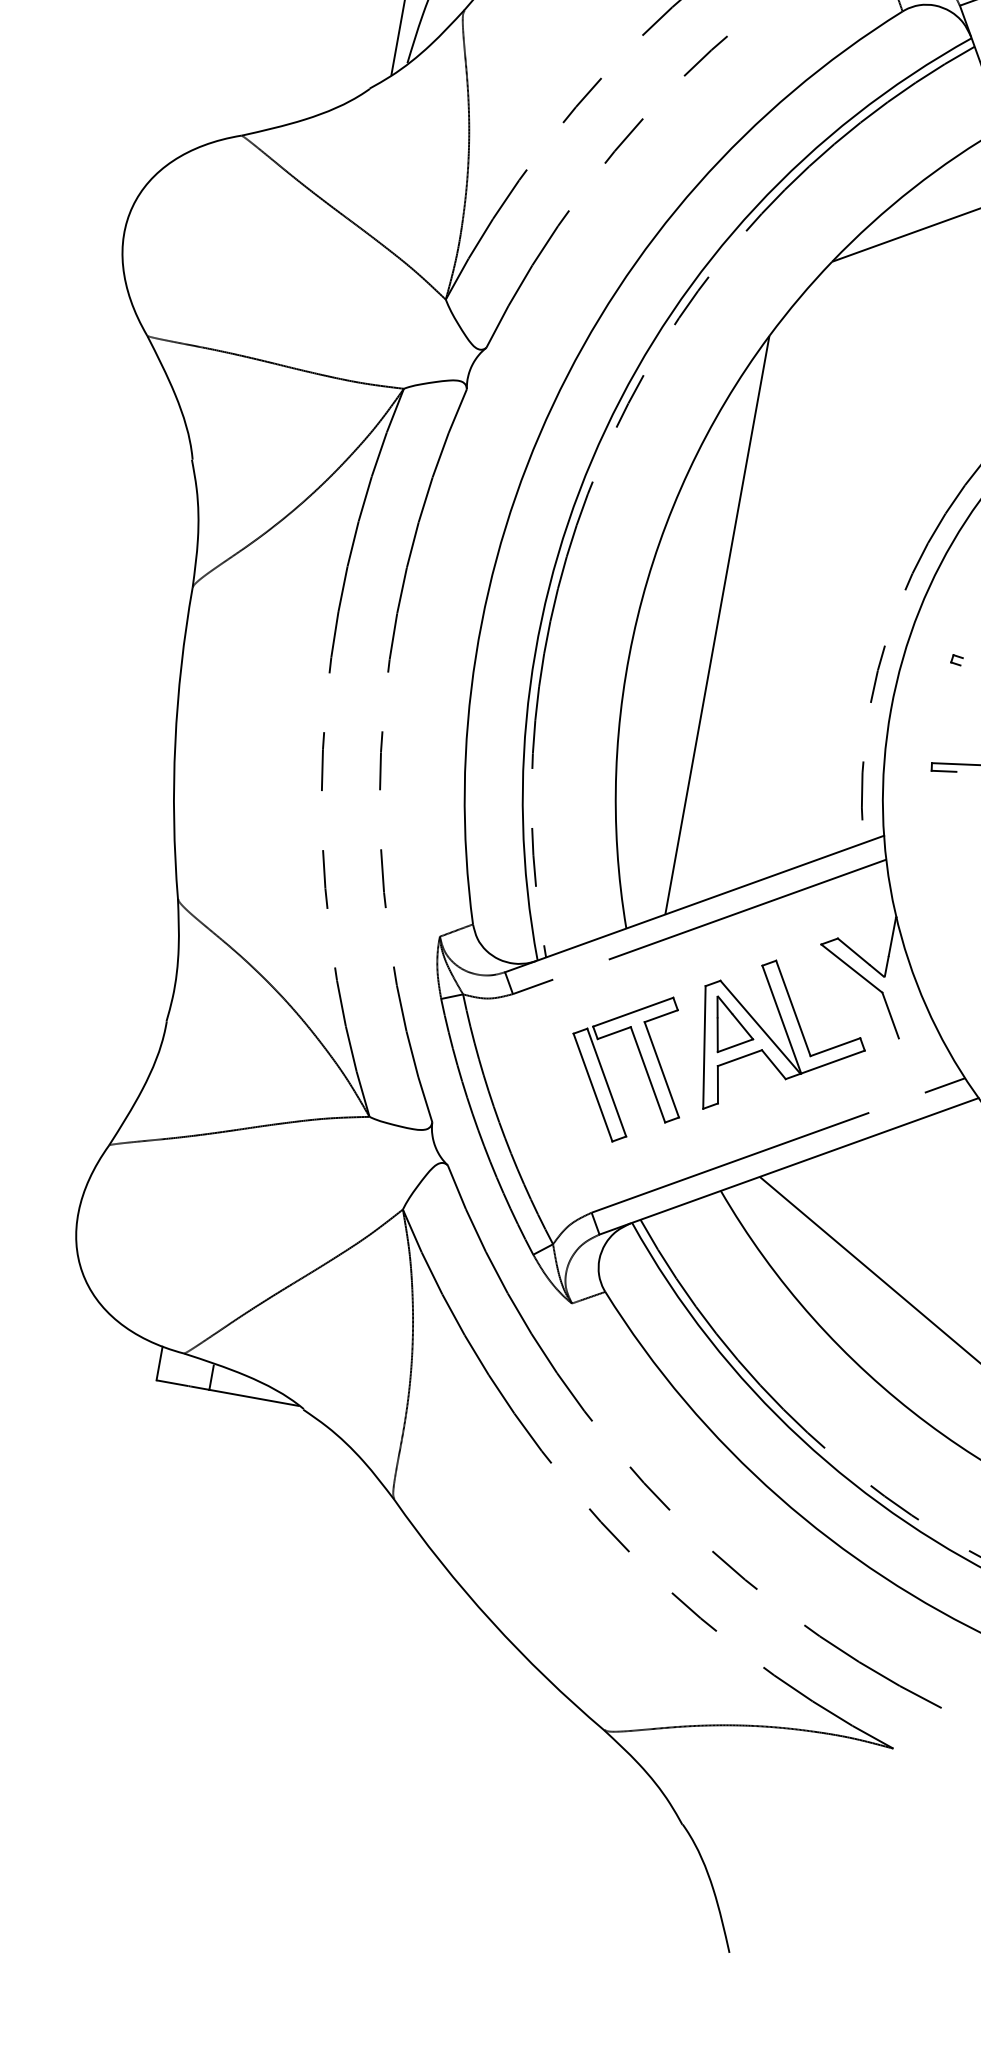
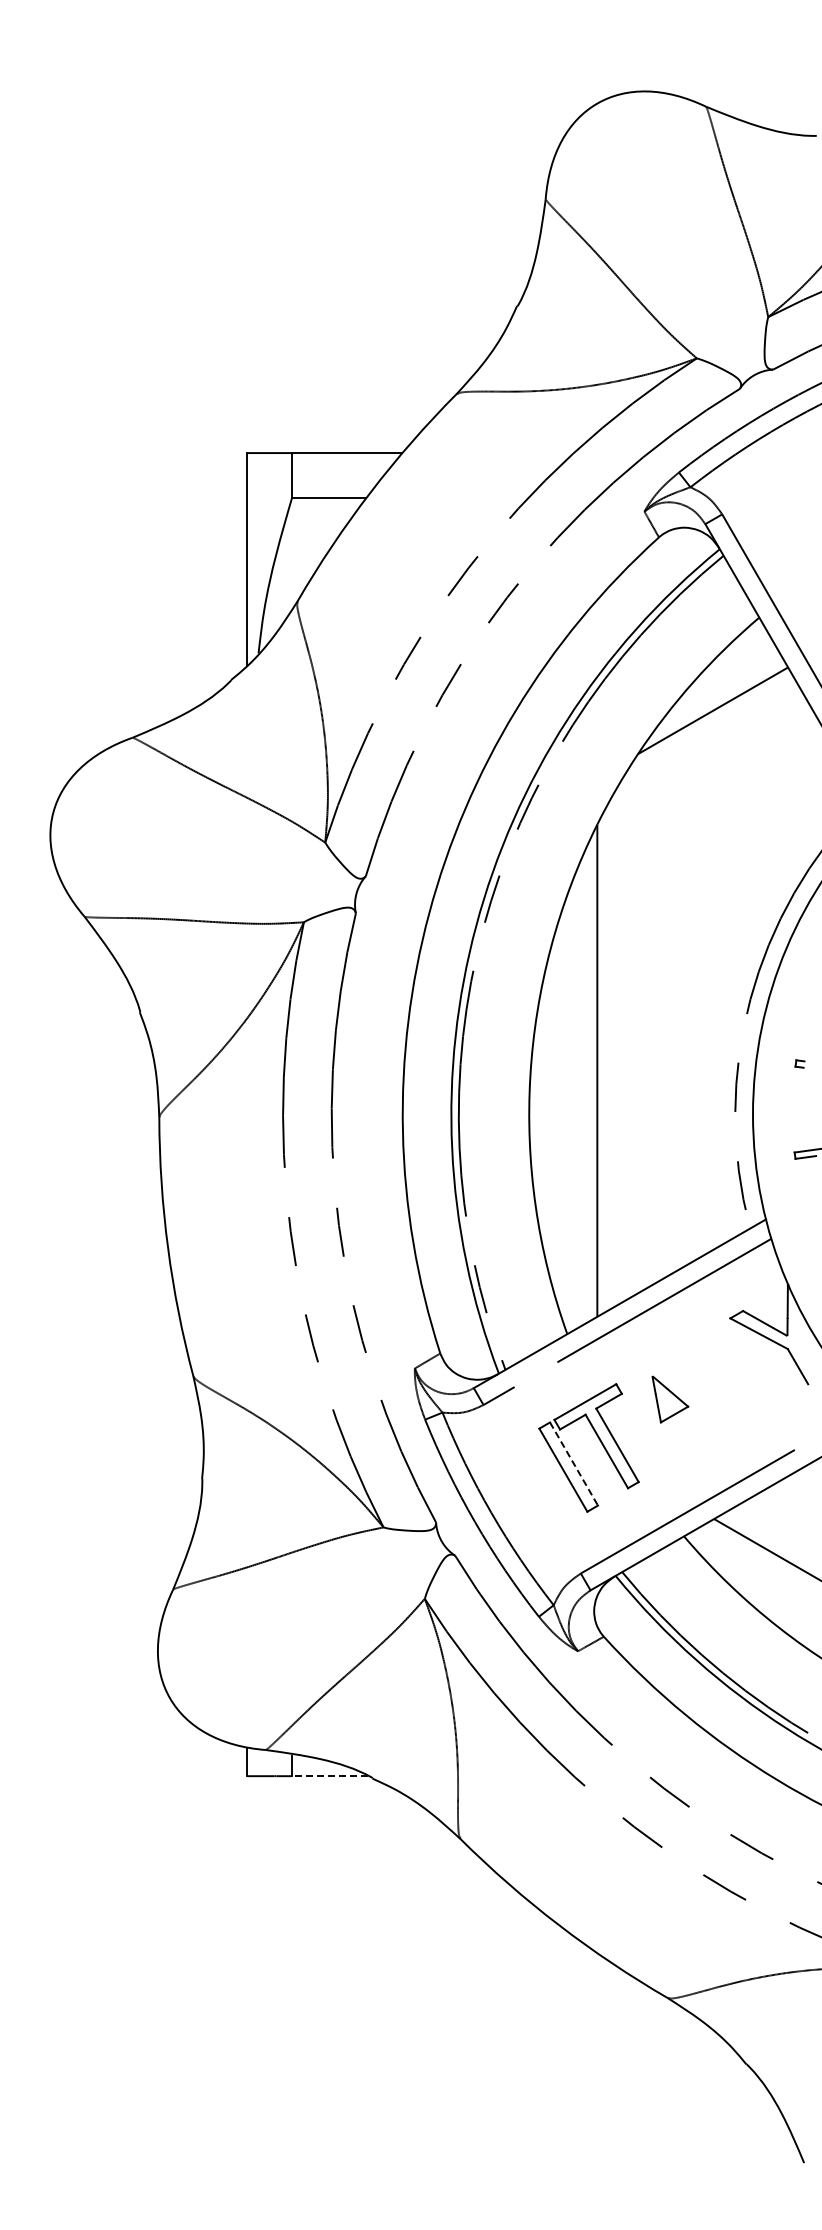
part: (780, 1041) -> (711, 1404), removed
line: (607, 1083) -> (574, 1464), solid -> dashed
line: (253, 1398) -> (329, 1776), solid -> dashed

